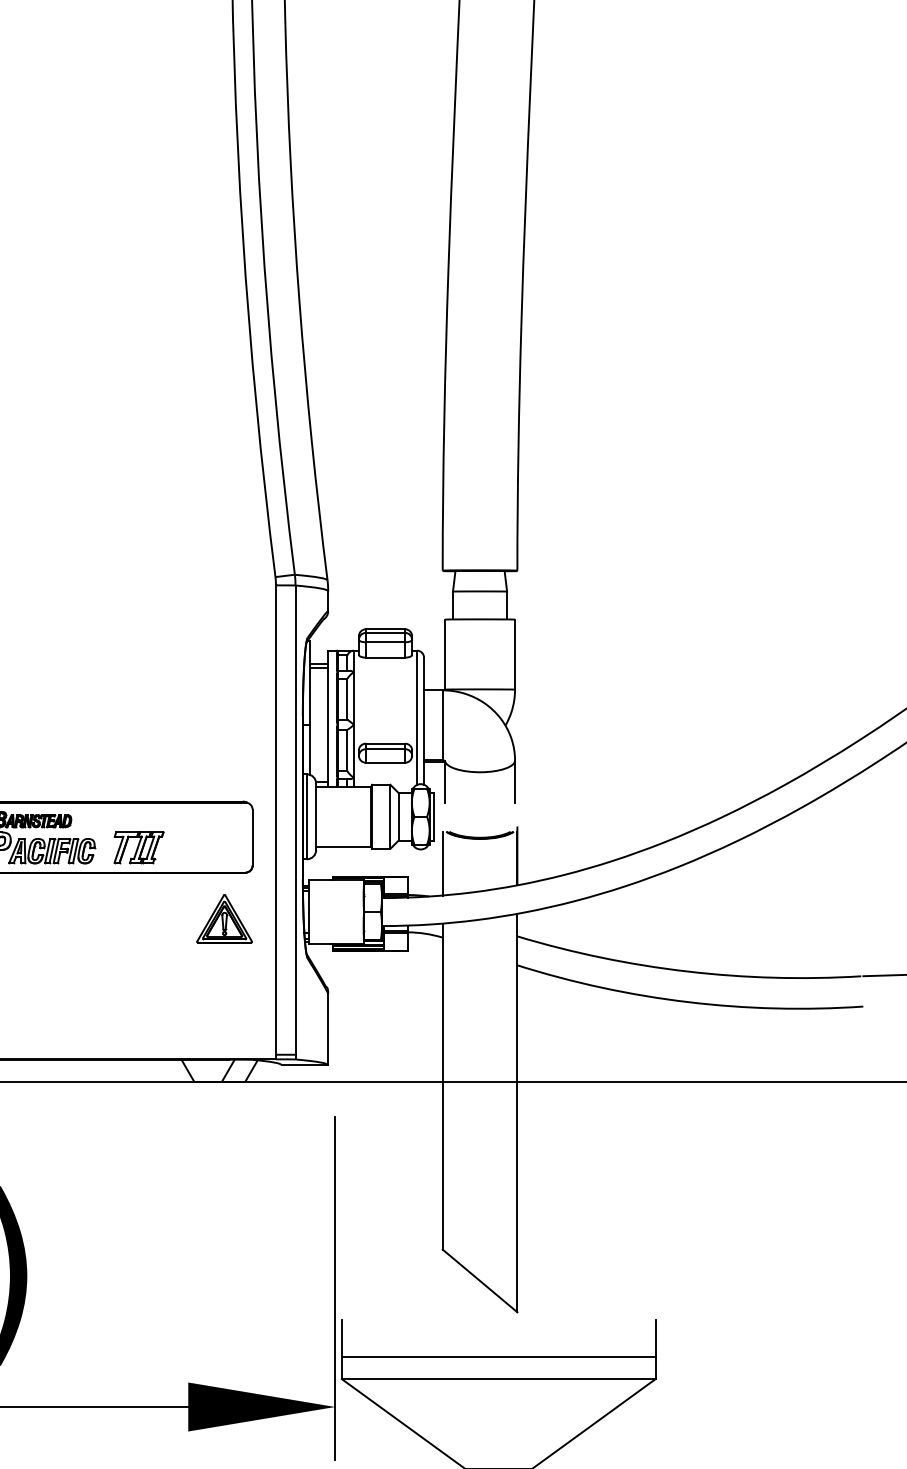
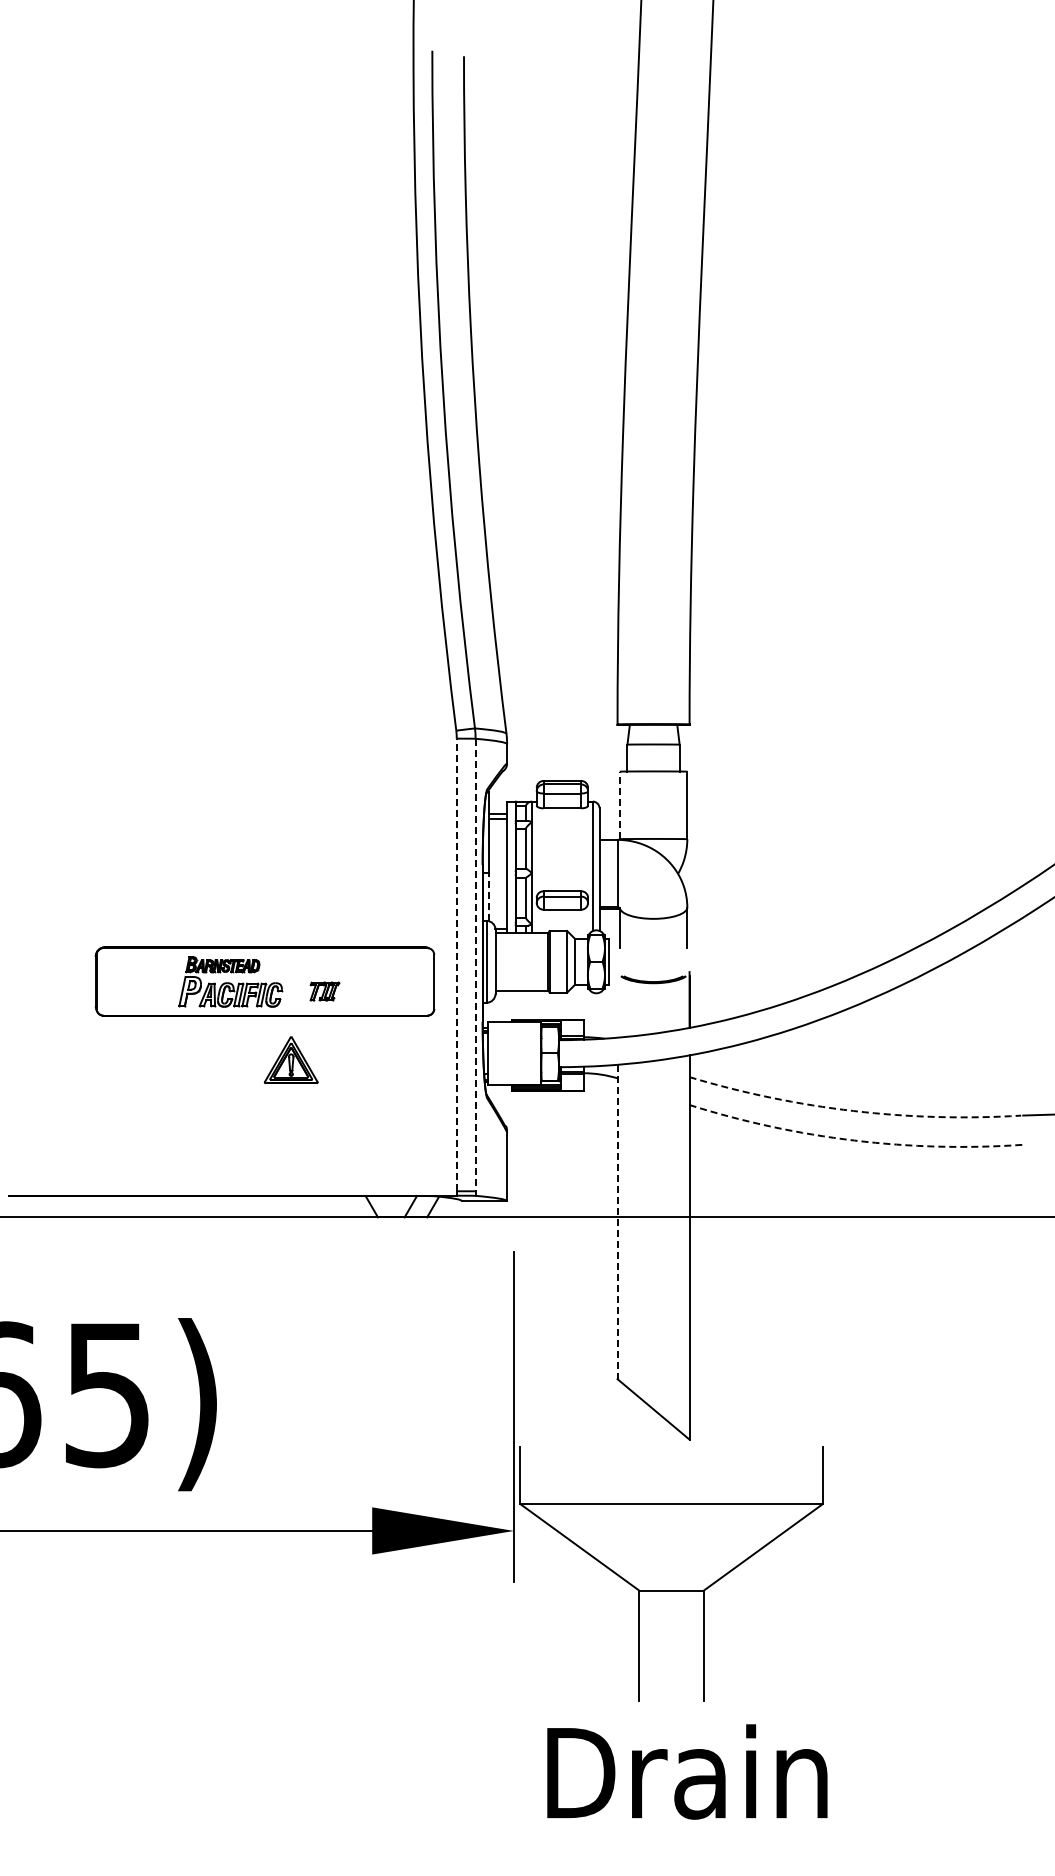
line: (444, 654) -> (619, 805), solid -> dashed
line: (309, 749) -> (489, 896), solid -> dashed
line: (275, 819) -> (456, 964), solid -> dashed
line: (295, 820) -> (475, 965), solid -> dashed
part: (138, 847) -> (324, 991), size x0.6
line: (442, 863) -> (617, 1006), removed
part: (223, 918) -> (290, 1059), moved
arc: (687, 972) -> (853, 1111), solid -> dashed
arc: (688, 1002) -> (854, 1140), solid -> dashed
line: (442, 1087) -> (617, 1222), solid -> dashed
line: (498, 1356) -> (671, 1482), removed

